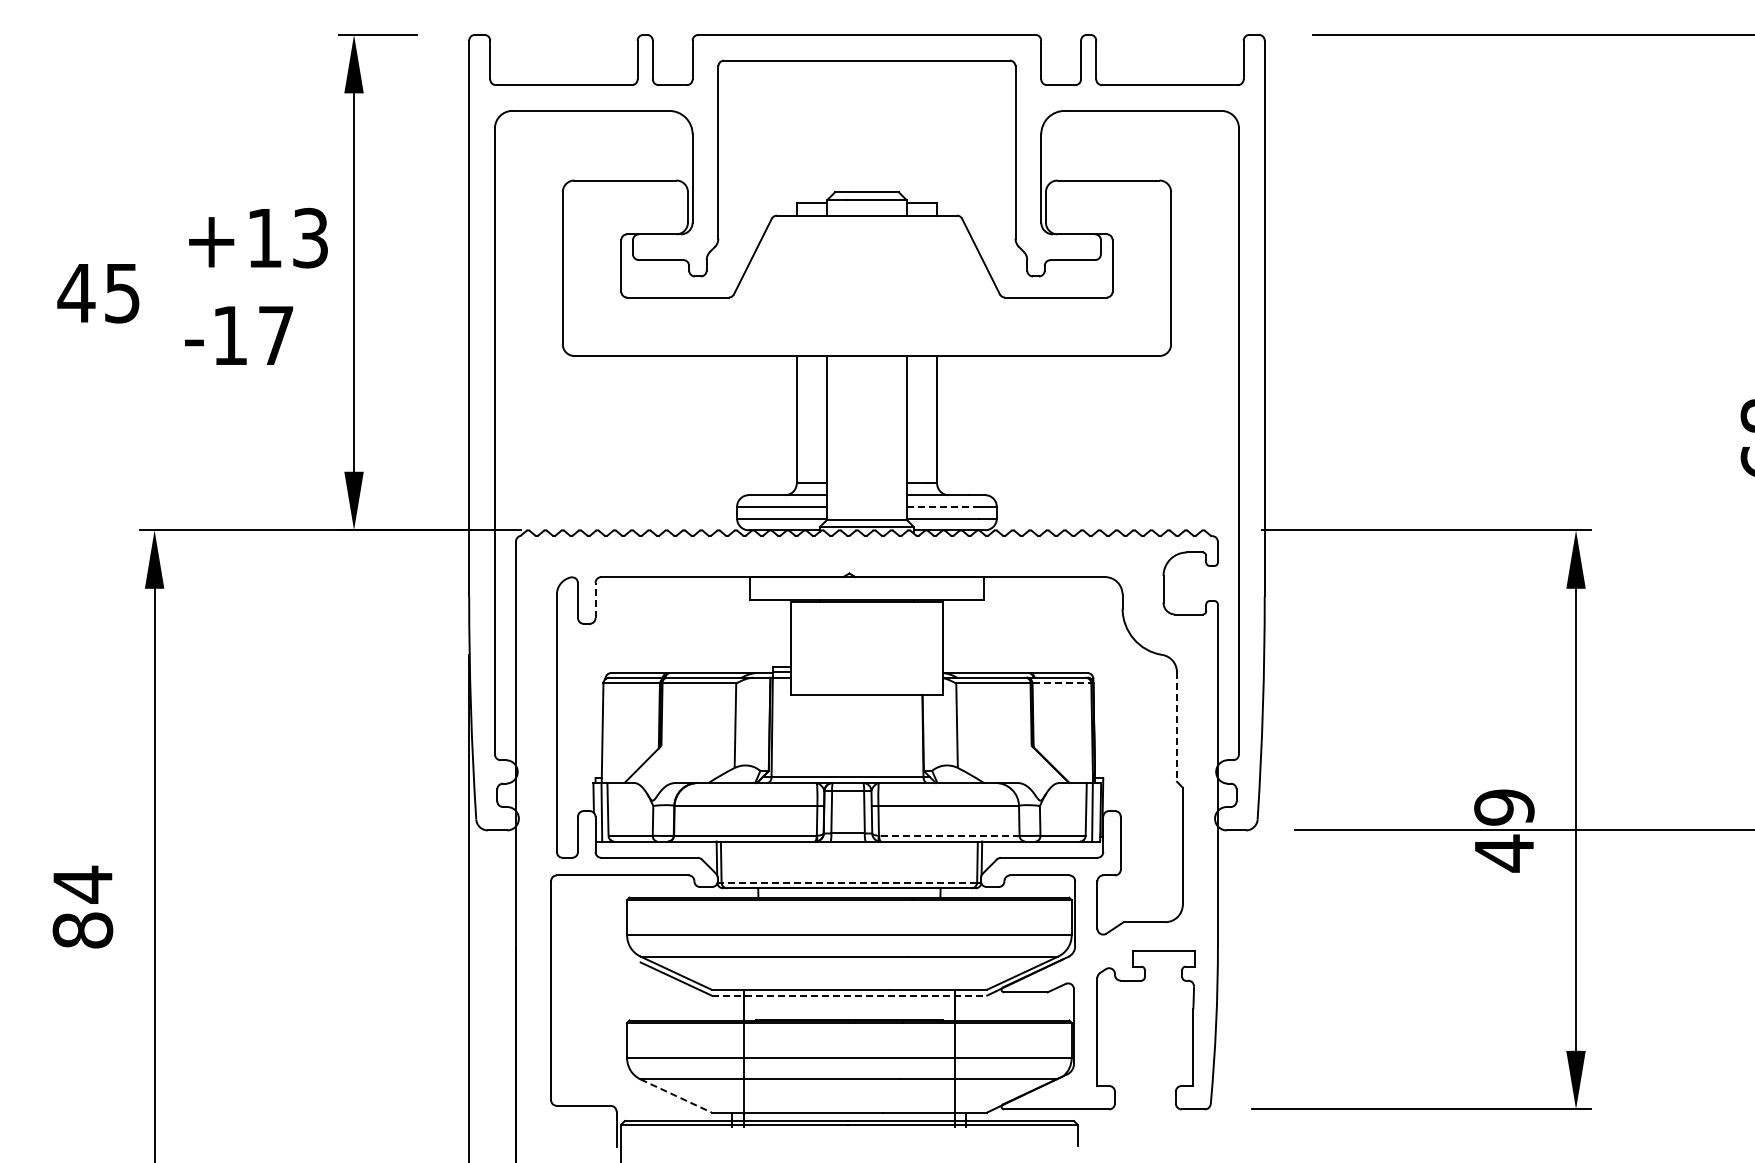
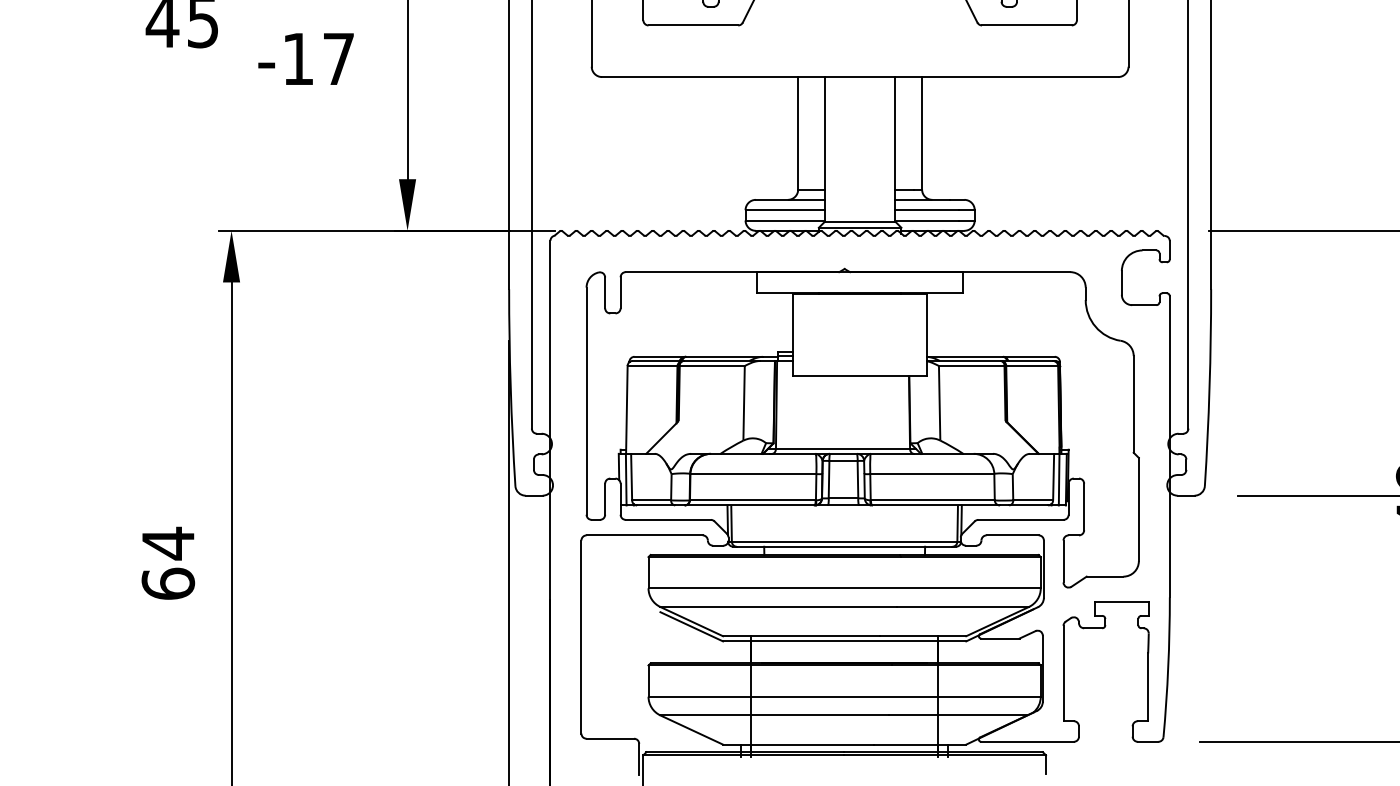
line: (943, 506) -> (927, 209), dashed -> solid
line: (595, 600) -> (620, 292), dashed -> solid
line: (1062, 683) -> (1032, 366), dashed -> solid
line: (1176, 727) -> (1133, 404), dashed -> solid
line: (948, 835) -> (932, 500), dashed -> solid
line: (849, 882) -> (844, 541), dashed -> solid
text: (82, 930) -> (167, 583), 84 -> 64
line: (849, 995) -> (844, 641), dashed -> solid
line: (676, 1096) -> (692, 730), dashed -> solid

